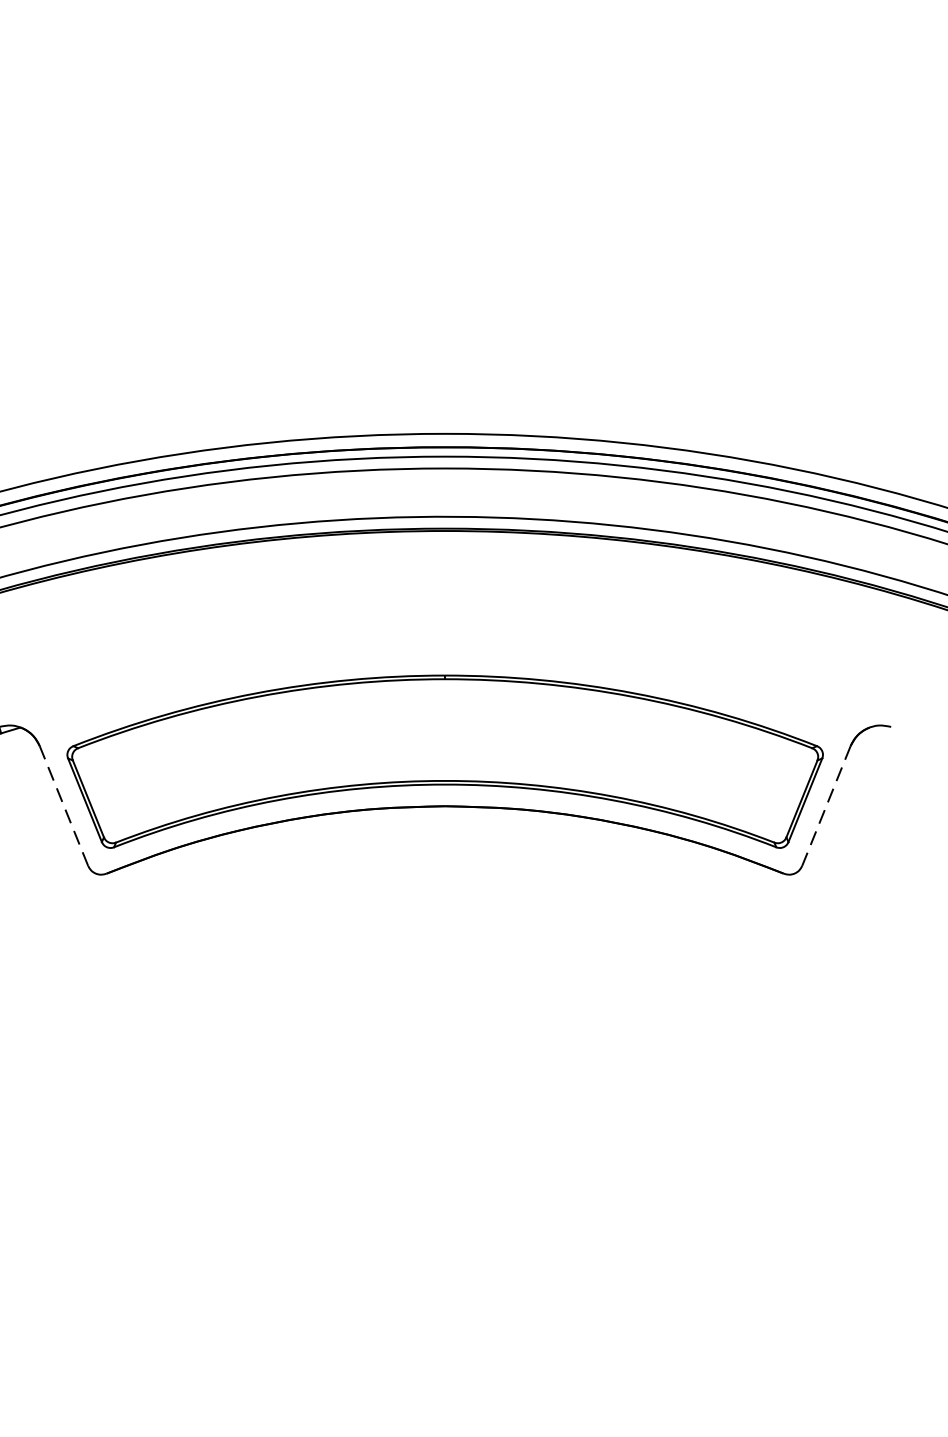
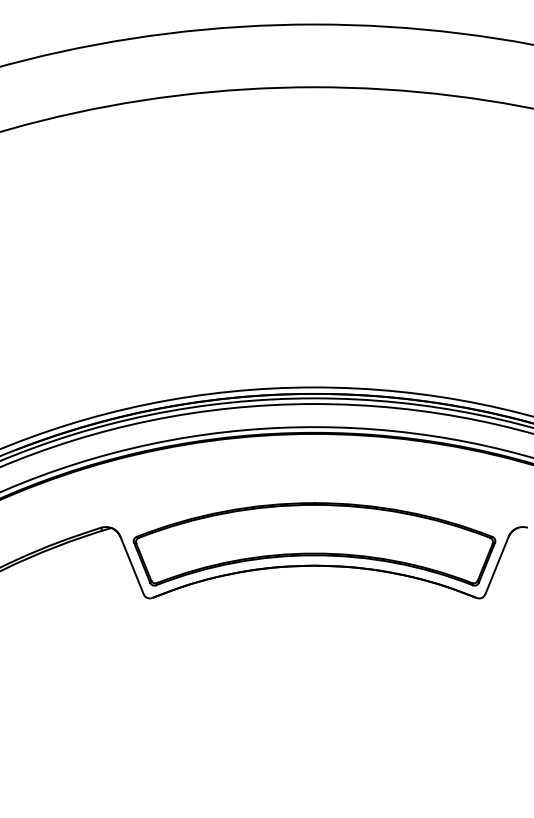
line: (64, 805) -> (132, 565), dashed -> solid
line: (827, 805) -> (497, 565), dashed -> solid

